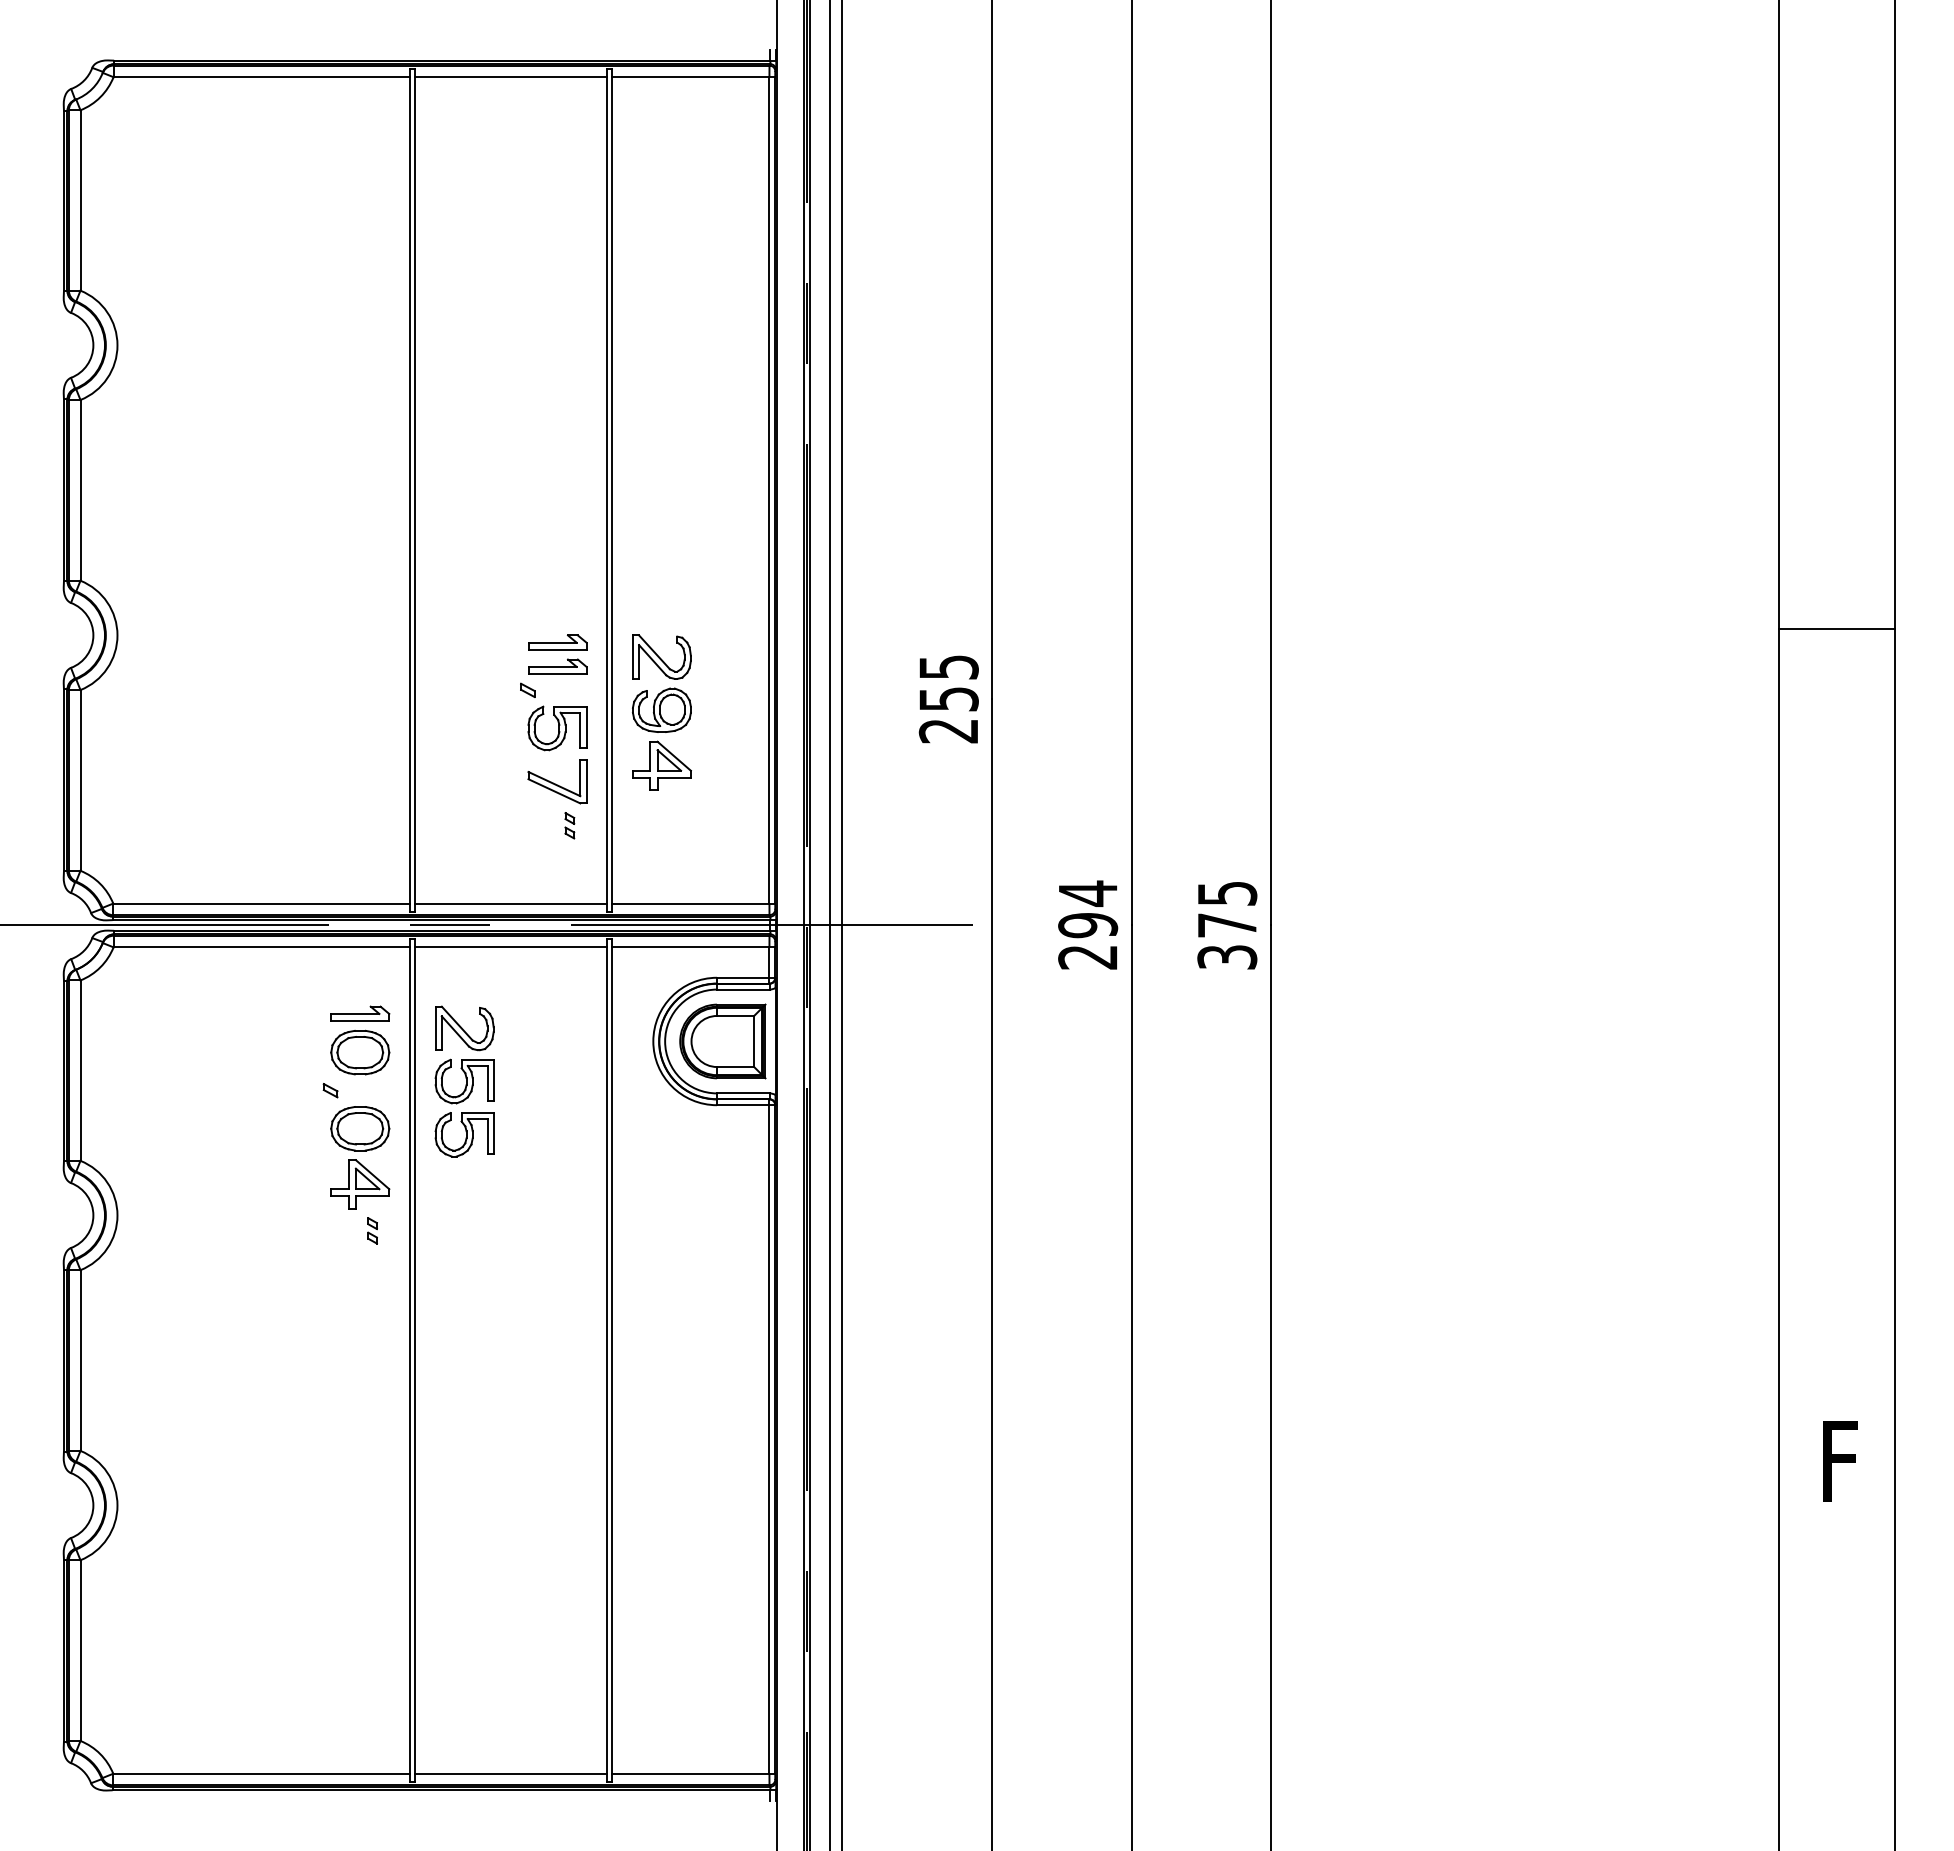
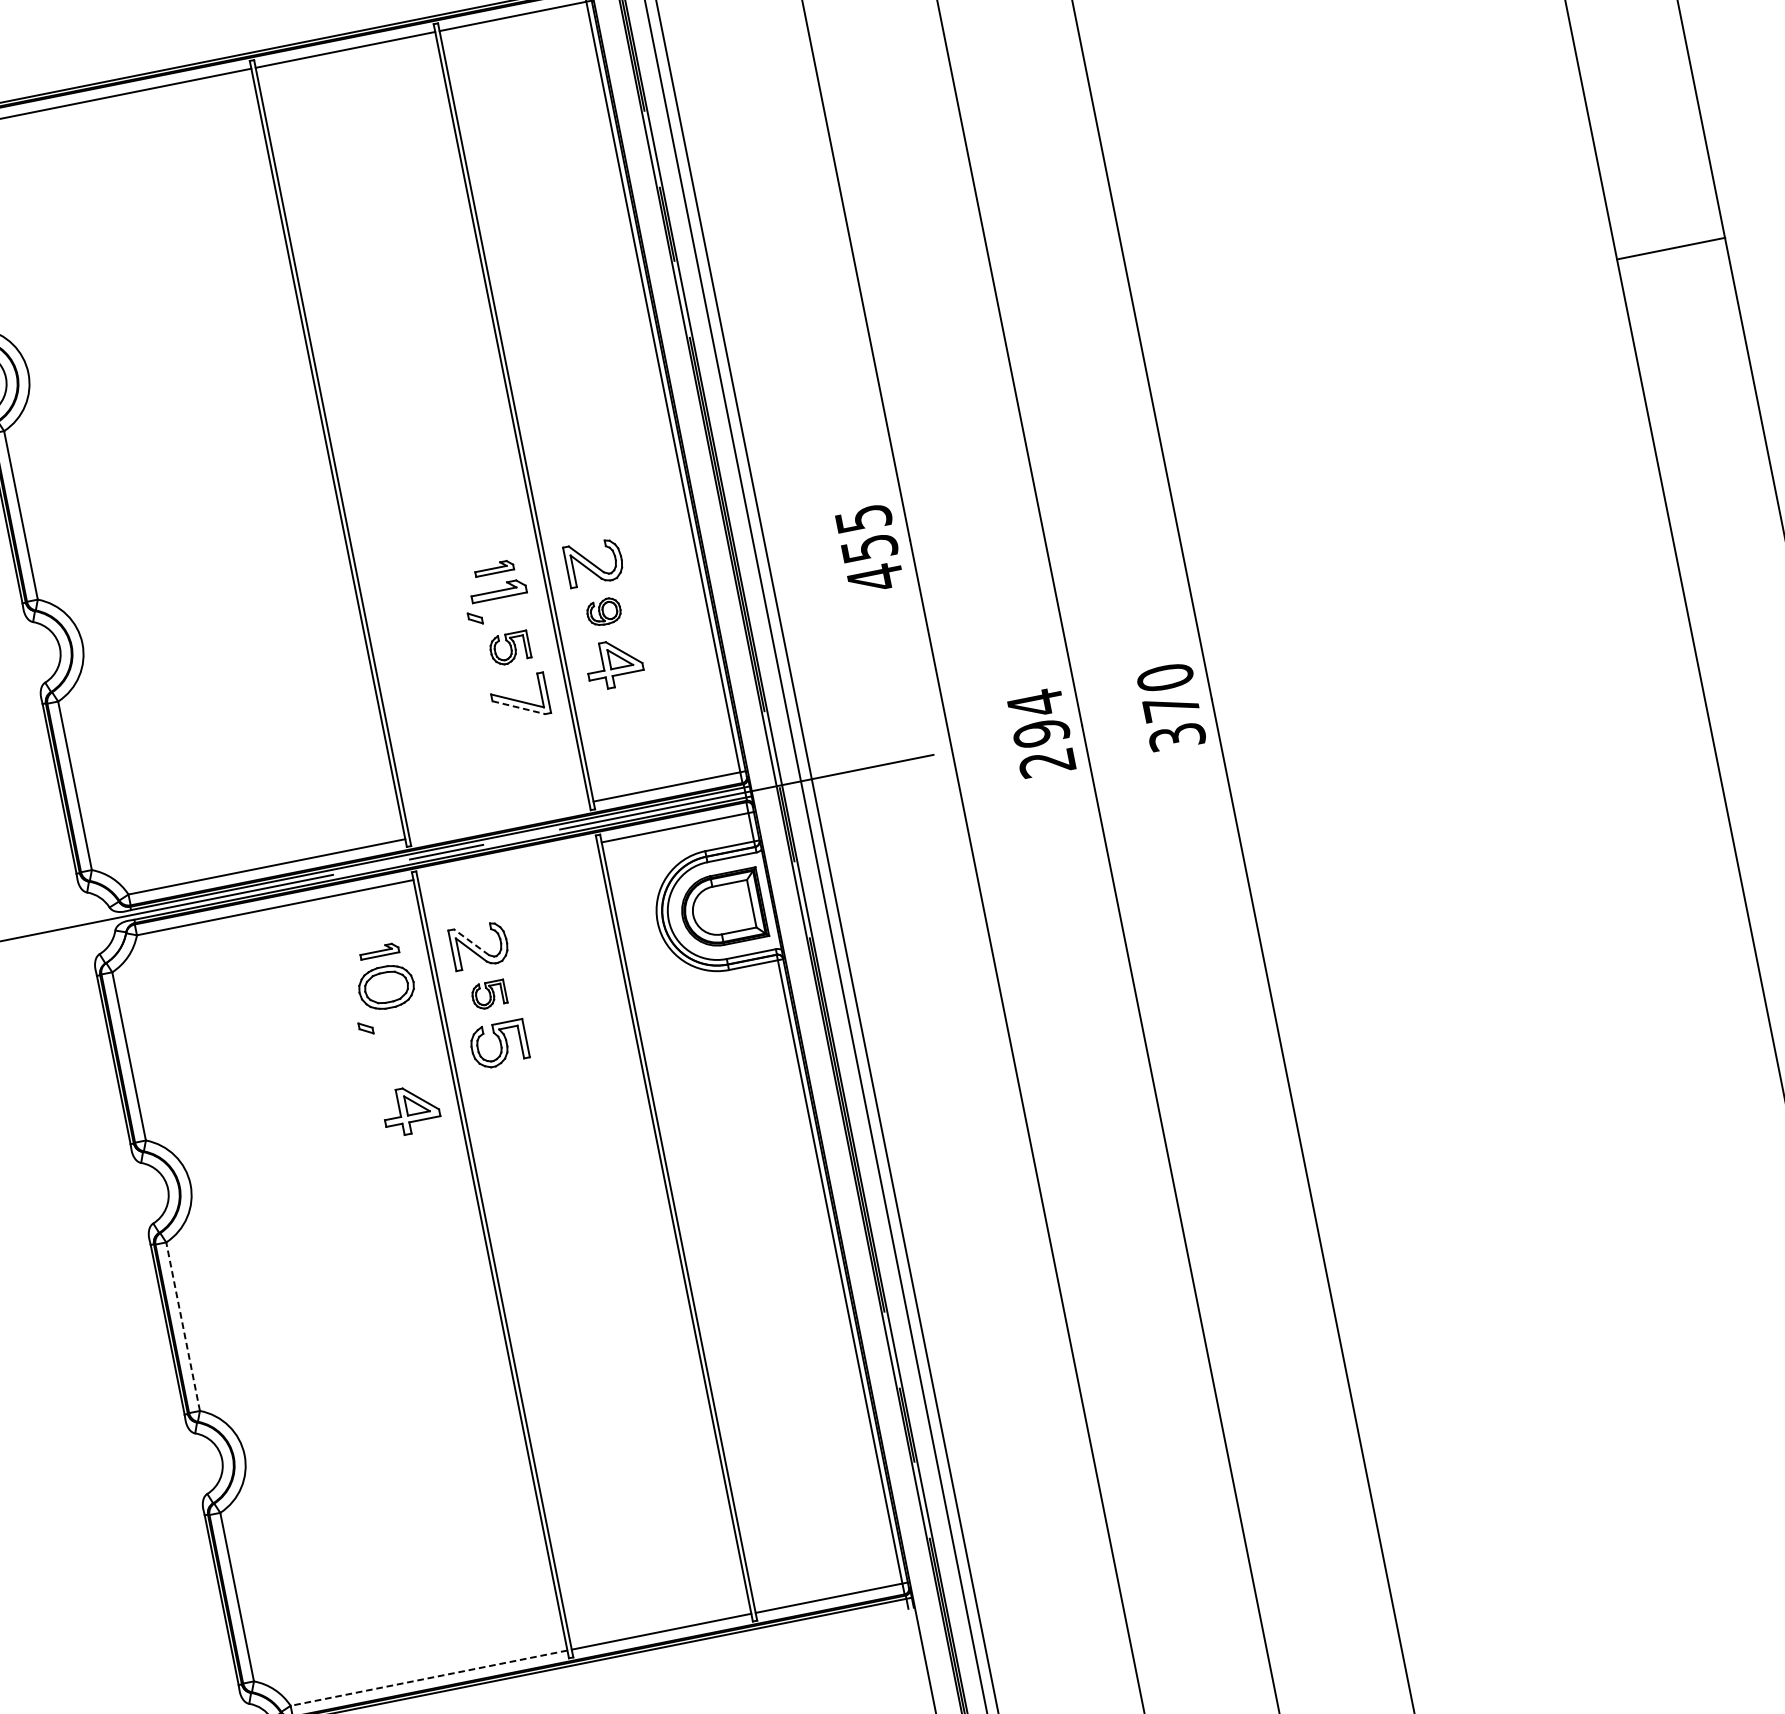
line: (1837, 629) -> (1671, 248), moved
part: (557, 642) -> (494, 568), size x0.7
part: (661, 709) -> (603, 611), size x0.6
part: (557, 728) -> (510, 648), size x0.7
text: (947, 731) -> (874, 578), 255 -> 455
line: (554, 791) -> (519, 707), solid -> dashed
part: (569, 825) -> (539, 736), removed
text: (1227, 893) -> (1165, 677), 375 -> 370
line: (510, 903) -> (498, 820), removed
line: (510, 947) -> (507, 861), removed
part: (360, 1013) -> (379, 950), size x0.7
line: (457, 1023) -> (471, 942), solid -> dashed
part: (464, 1081) -> (489, 994), size x0.6
part: (360, 1128) -> (400, 1058), removed
part: (372, 1230) -> (431, 1151), removed
line: (80, 1360) -> (183, 1326), solid -> dashed
line: (261, 1773) -> (428, 1677), solid -> dashed

